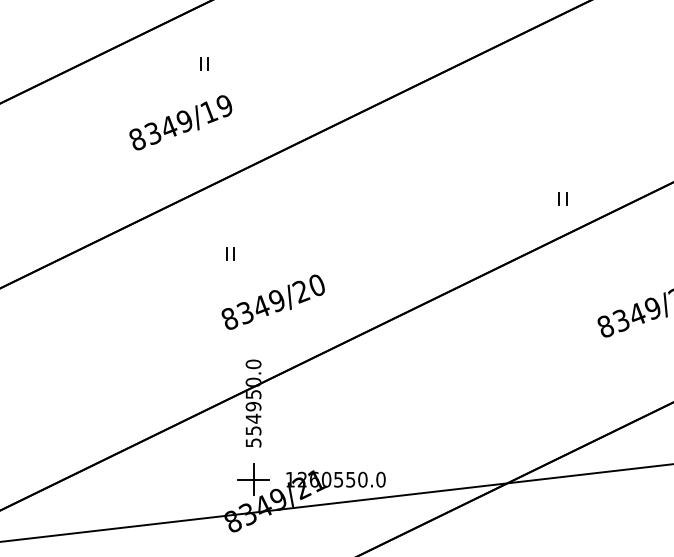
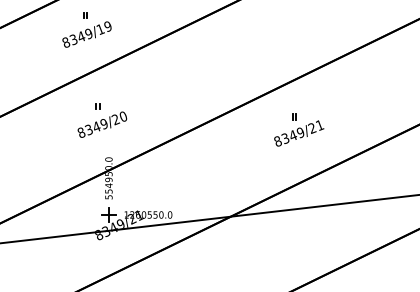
text: (179, 122) -> (86, 34), moved
part: (563, 197) -> (294, 116), moved
text: (273, 301) -> (102, 124), moved

